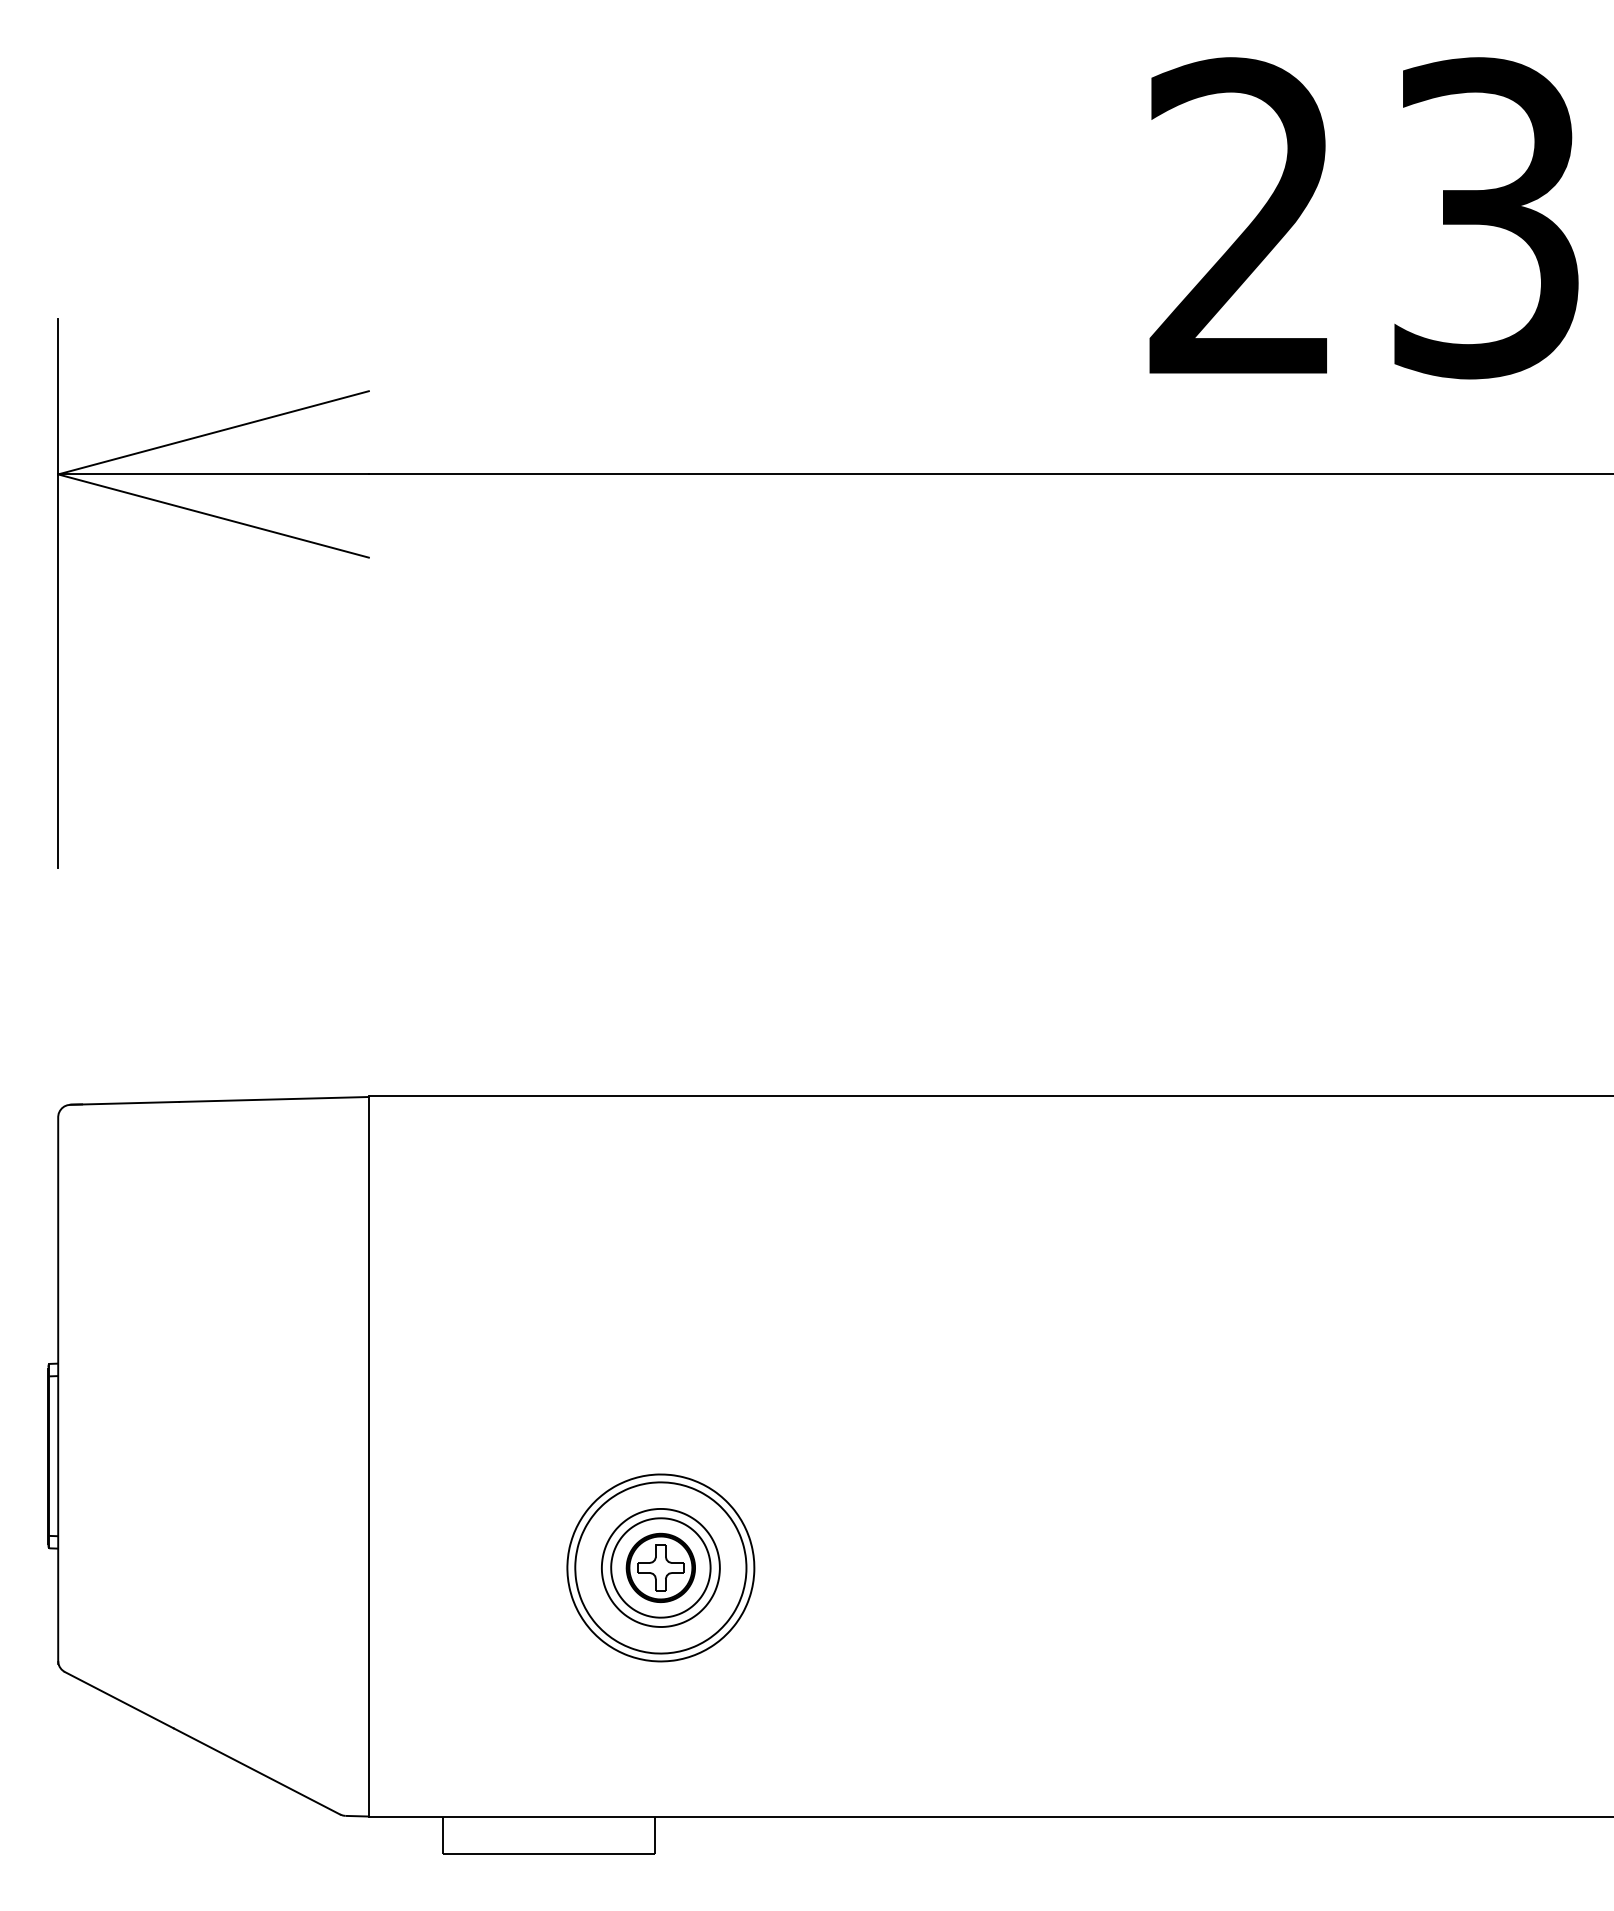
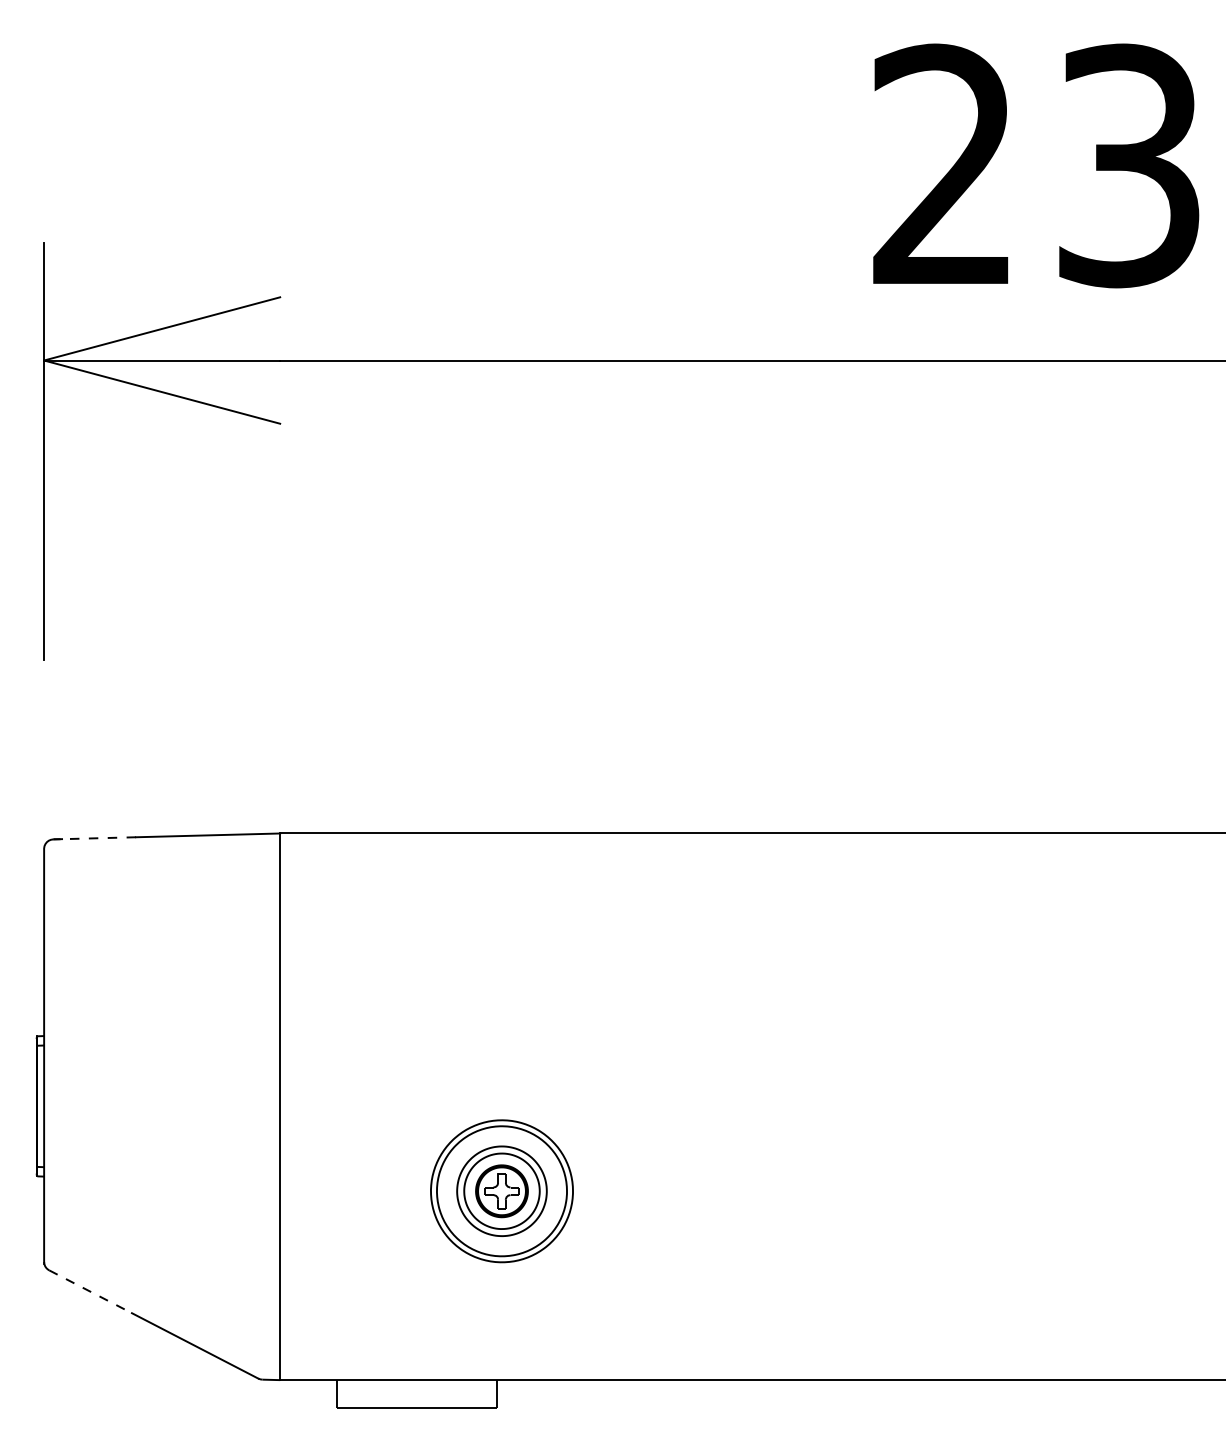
line: (124, 1103) -> (94, 838), solid -> dashed
line: (119, 1699) -> (90, 1291), solid -> dashed

